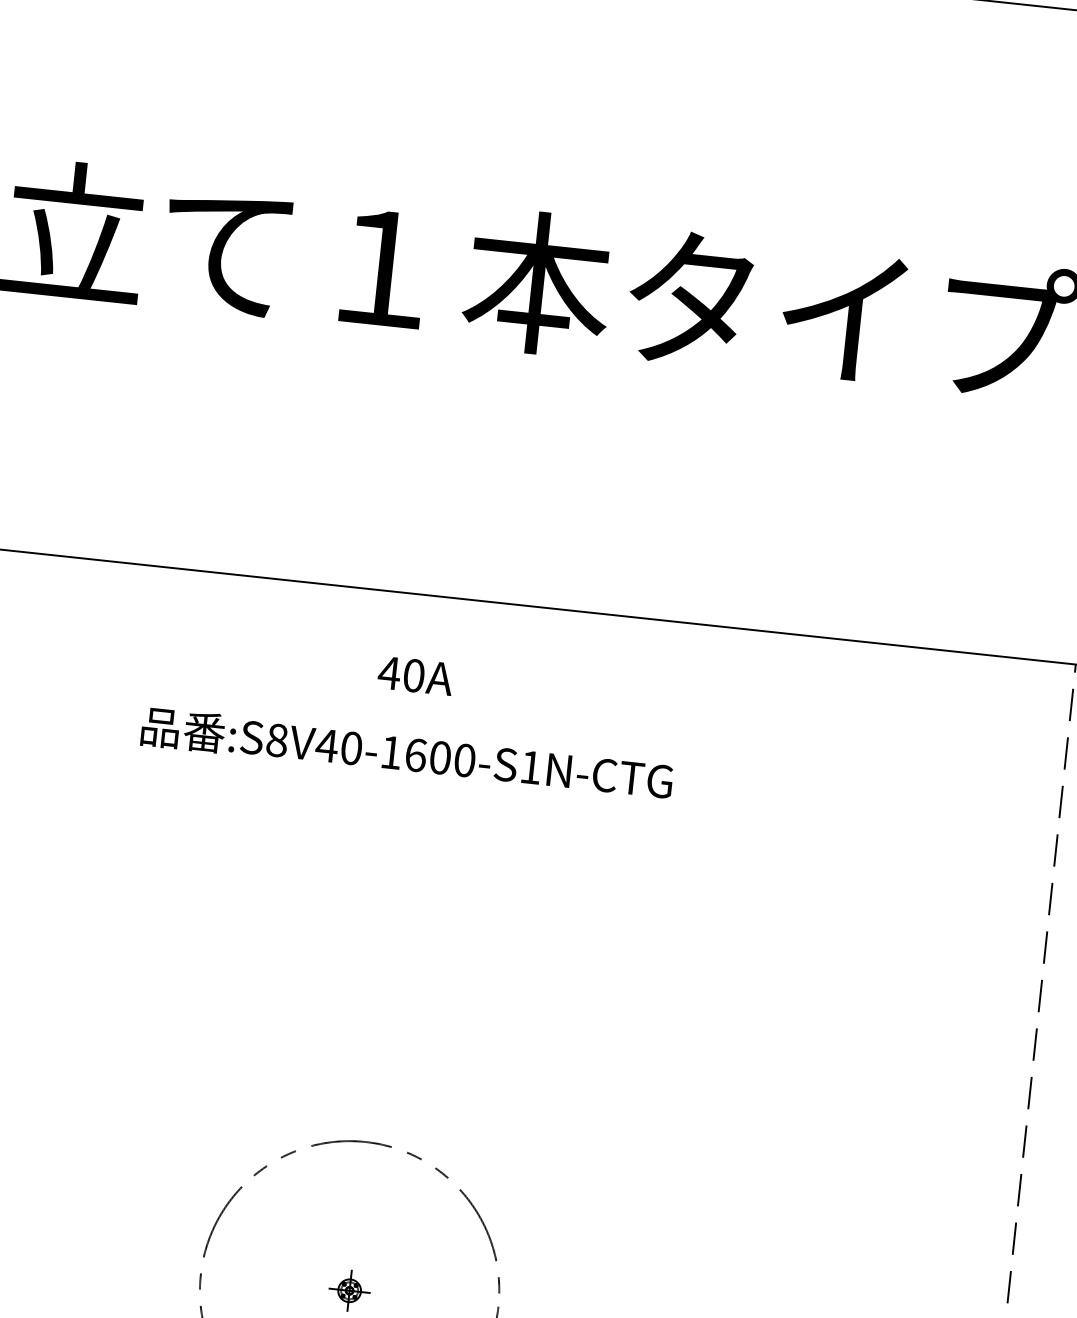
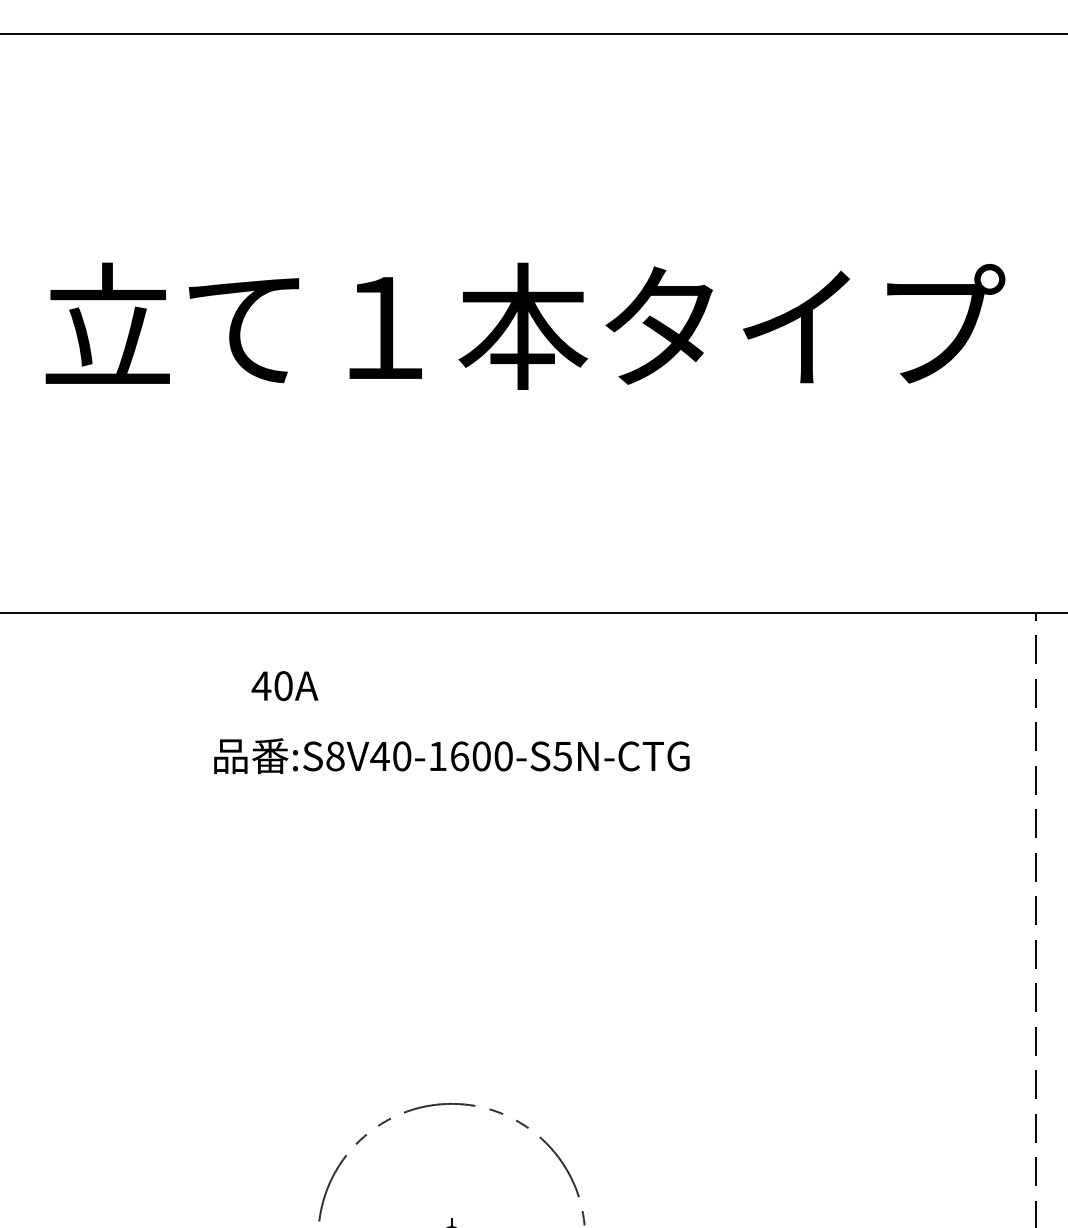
text: (415, 676) -> (284, 686), moved
text: (530, 767) -> (562, 756), :S8V40-1600-S1N-CTG -> :S8V40-1600-S5N-CTG

